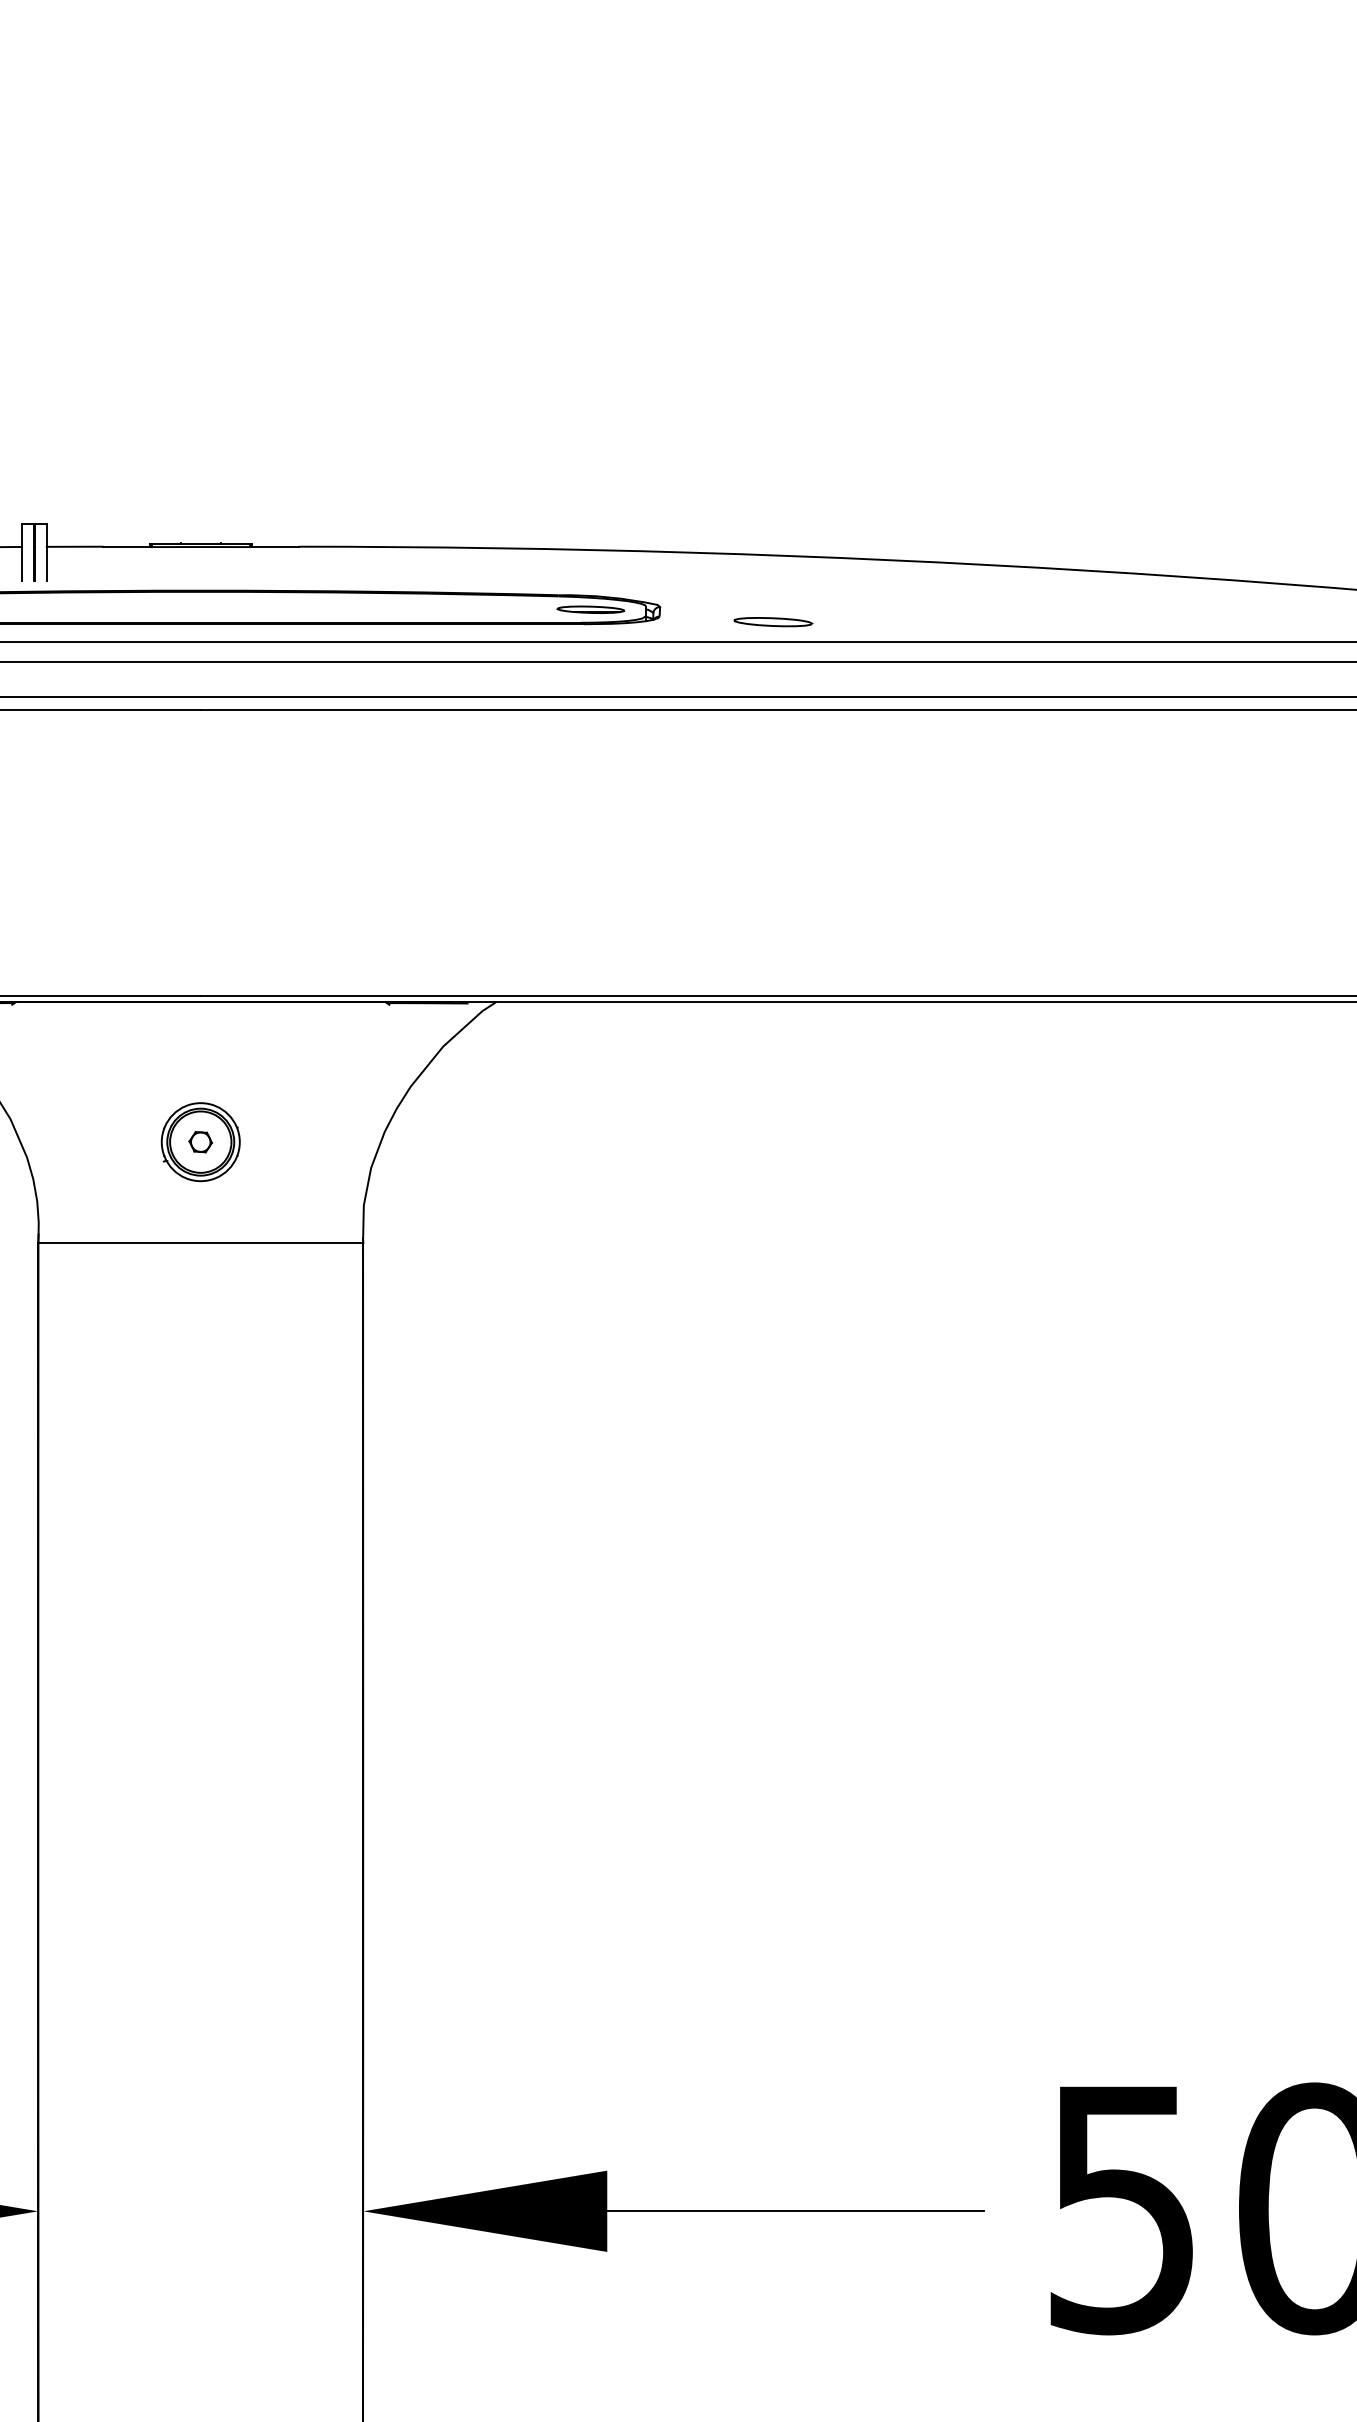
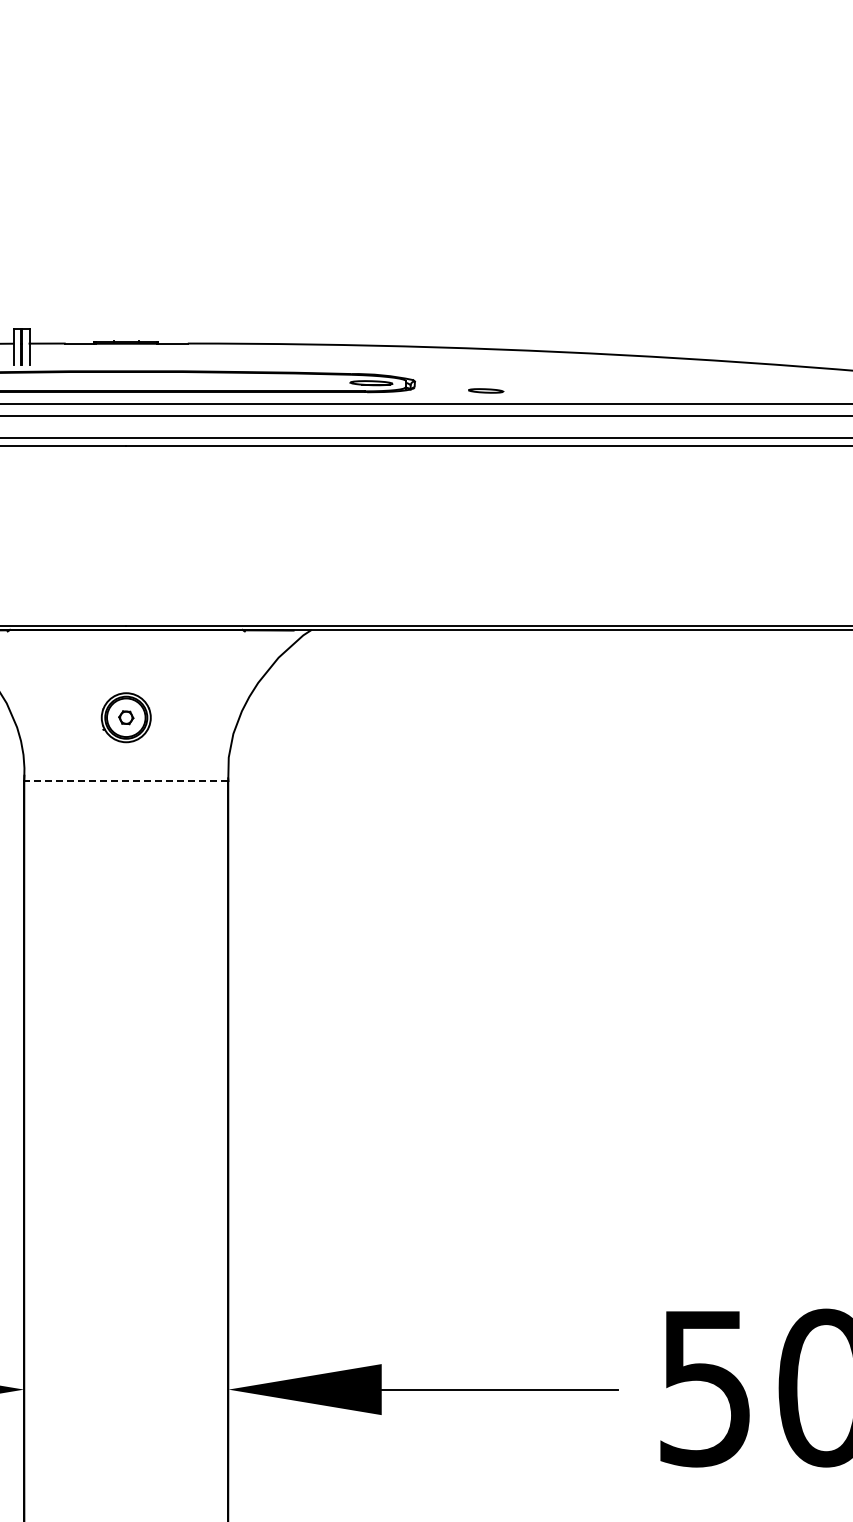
part: (772, 621) -> (485, 390), size x0.7
line: (201, 1243) -> (126, 781), solid -> dashed

